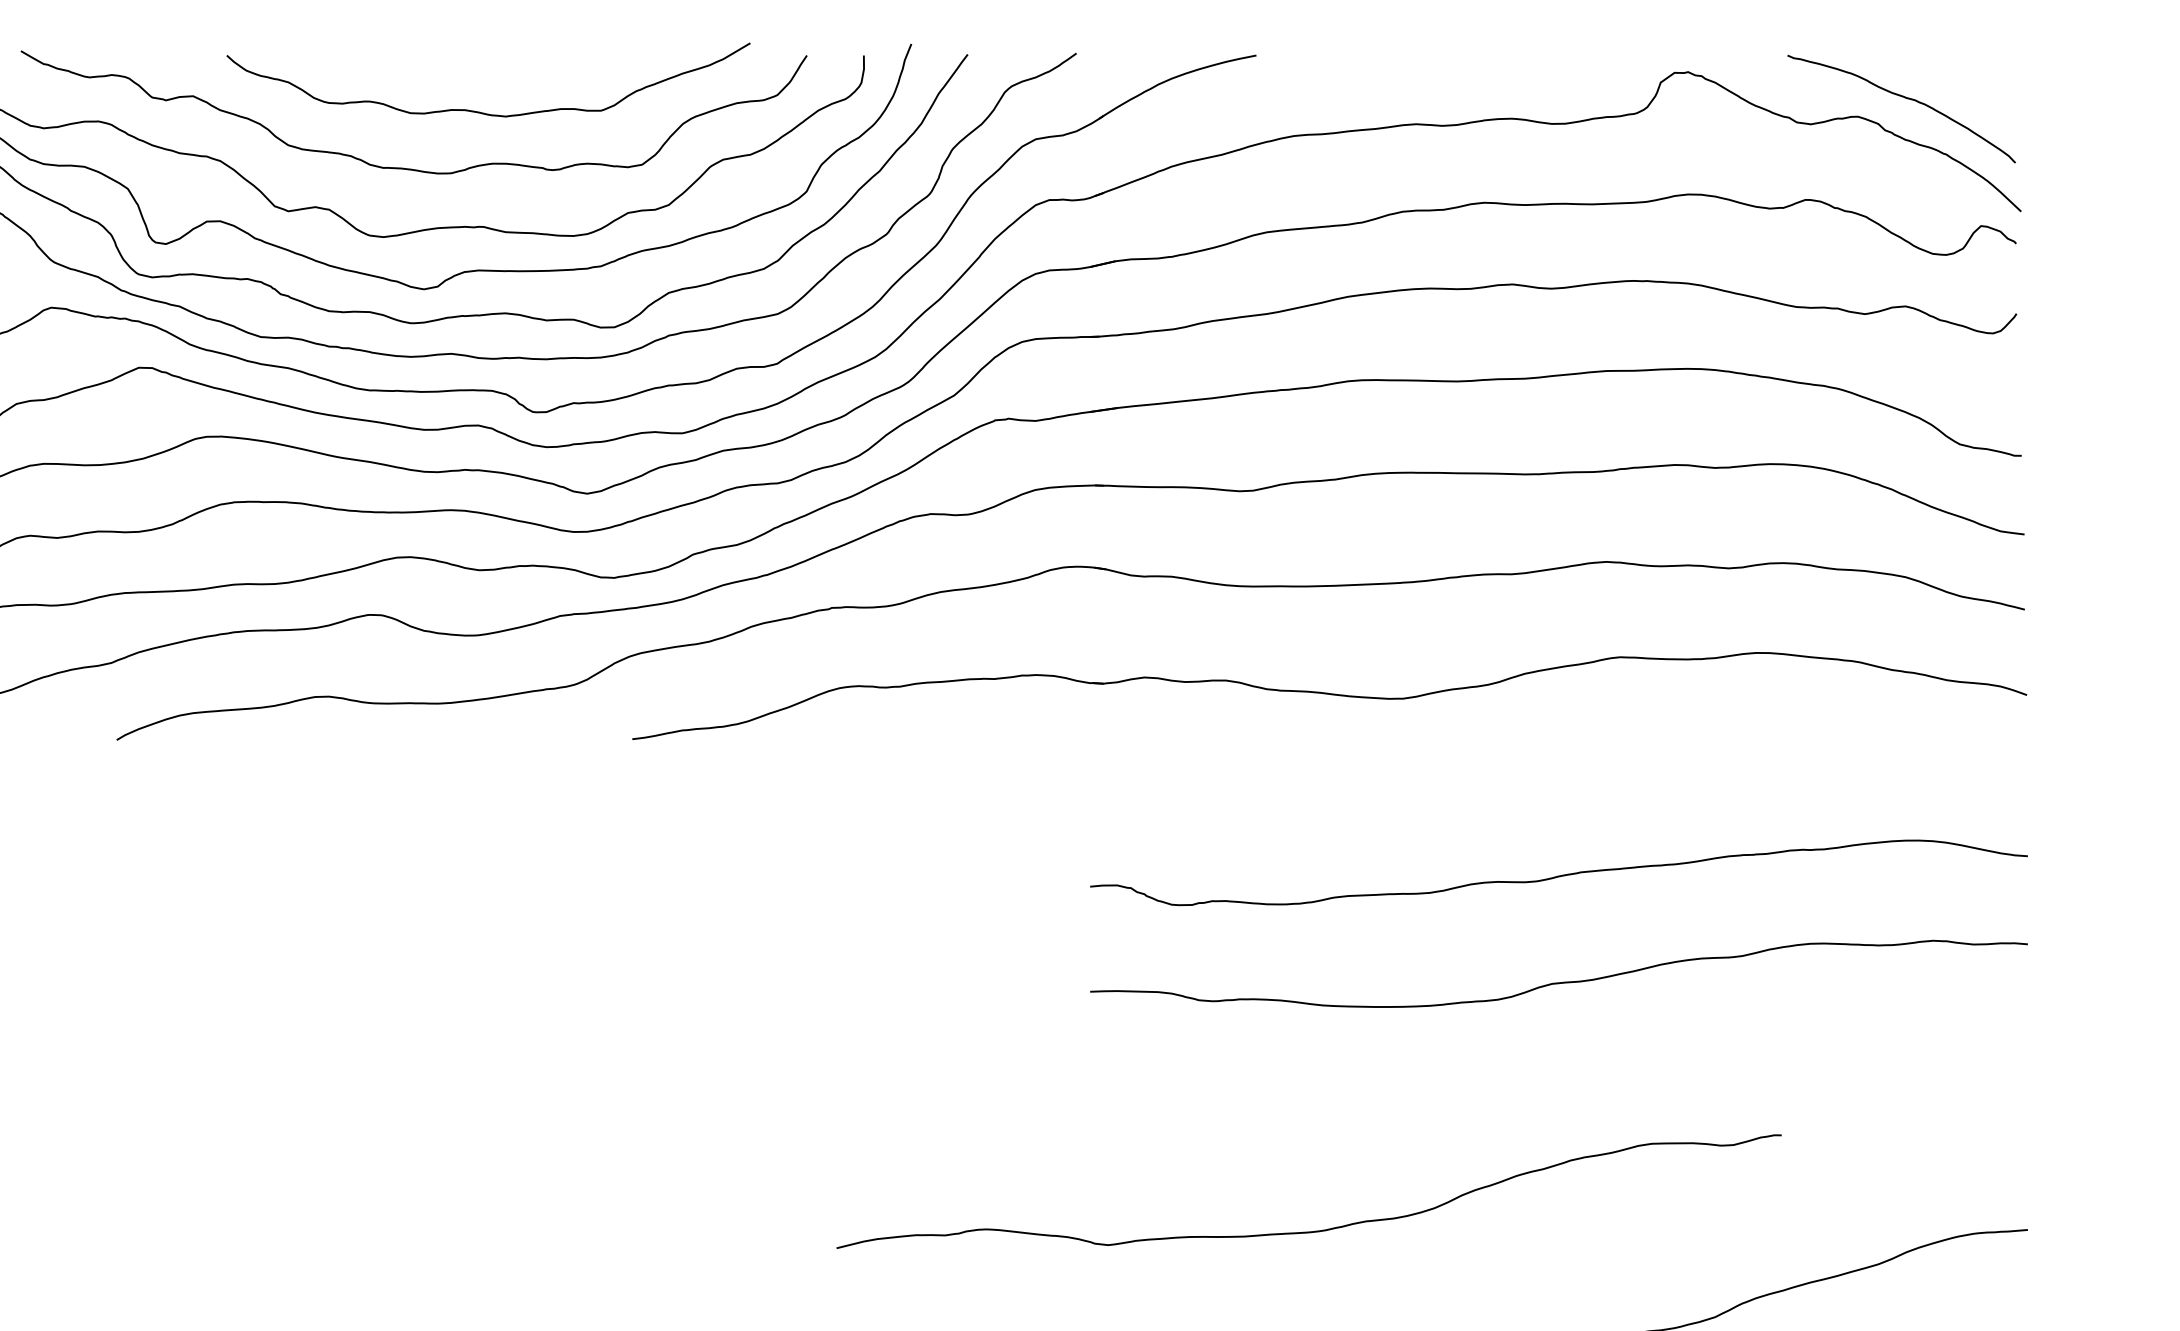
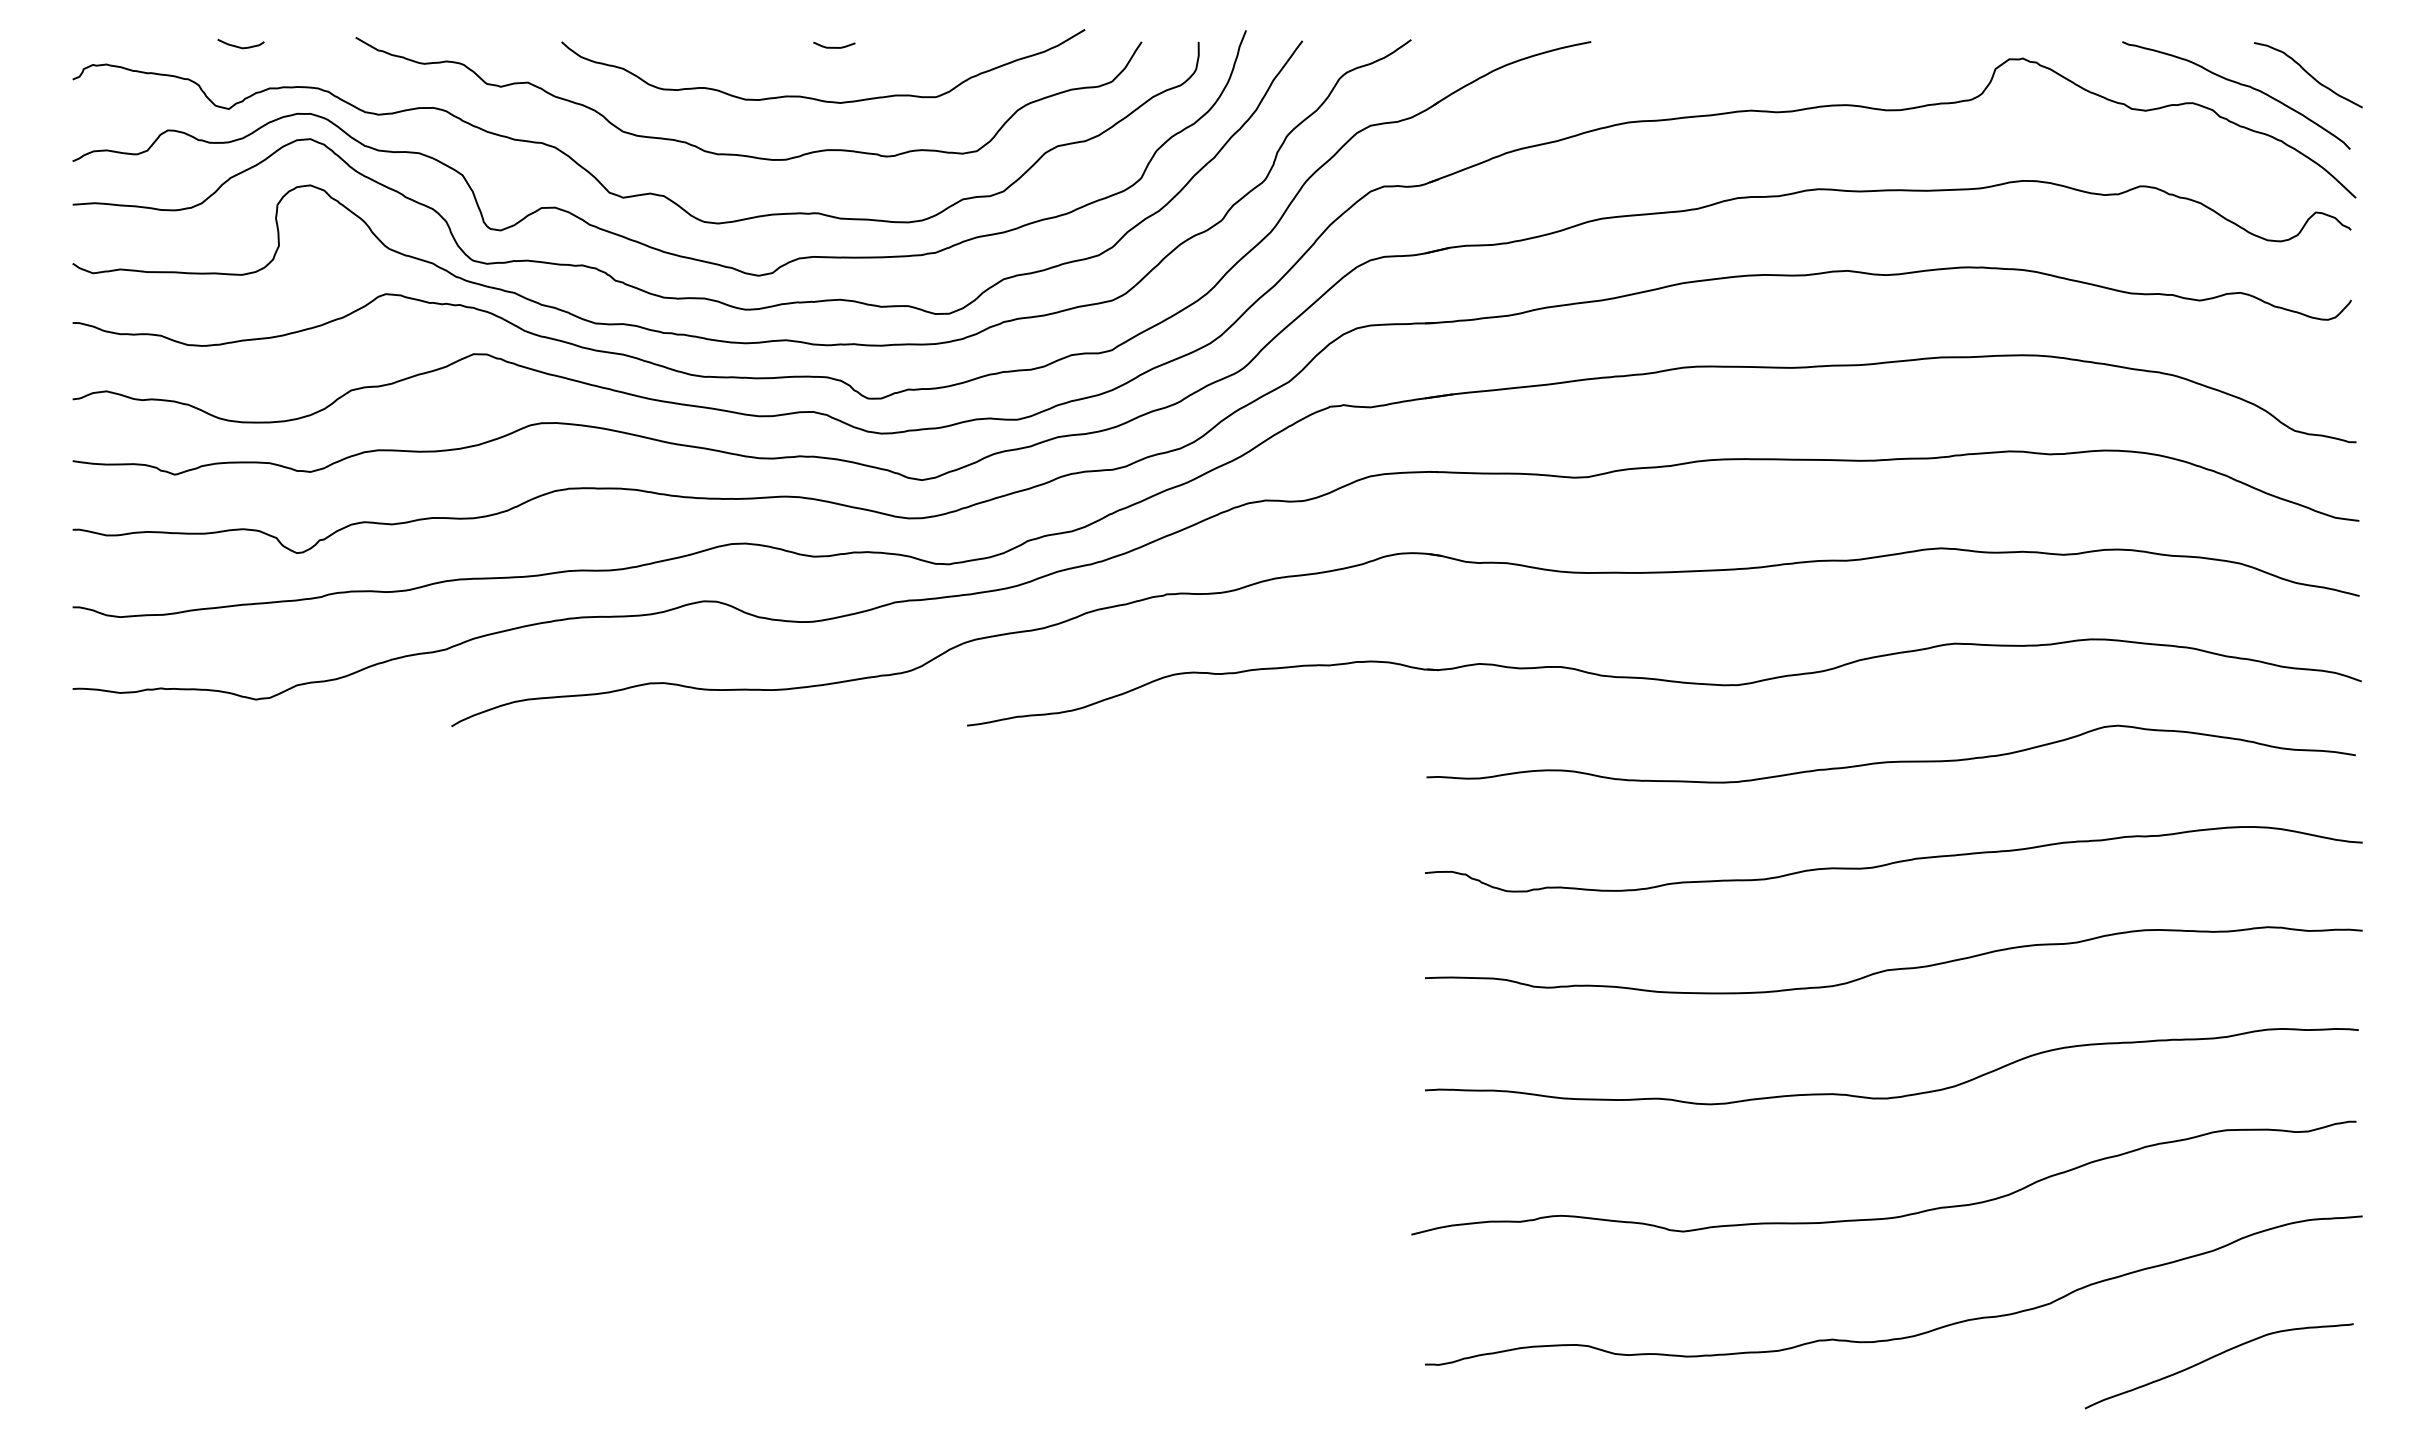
curve: (497, 60) -> (832, 46), added
curve: (1973, 88) -> (2308, 74), added
curve: (1555, 775) -> (1890, 761), added
curve: (1557, 1110) -> (1892, 1096), added
curve: (1309, 1231) -> (1884, 1217), moved

